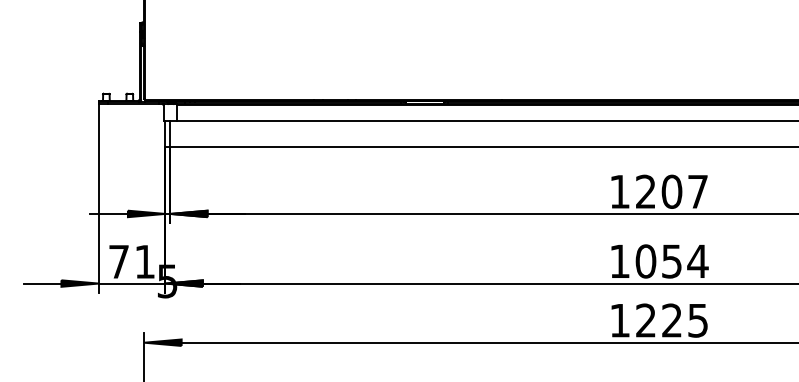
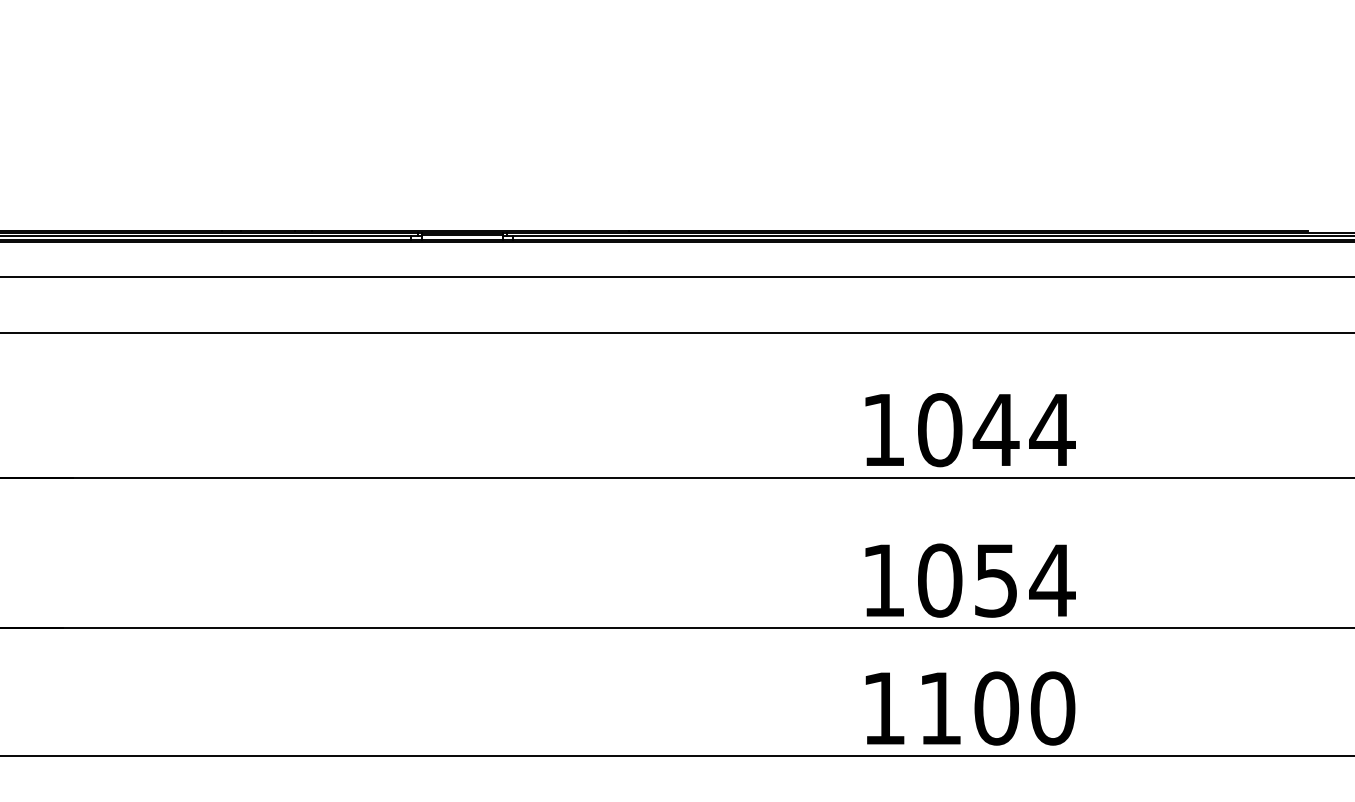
text: (671, 191) -> (995, 429), 1207 -> 1044
text: (672, 320) -> (997, 708), 1225 -> 1100

